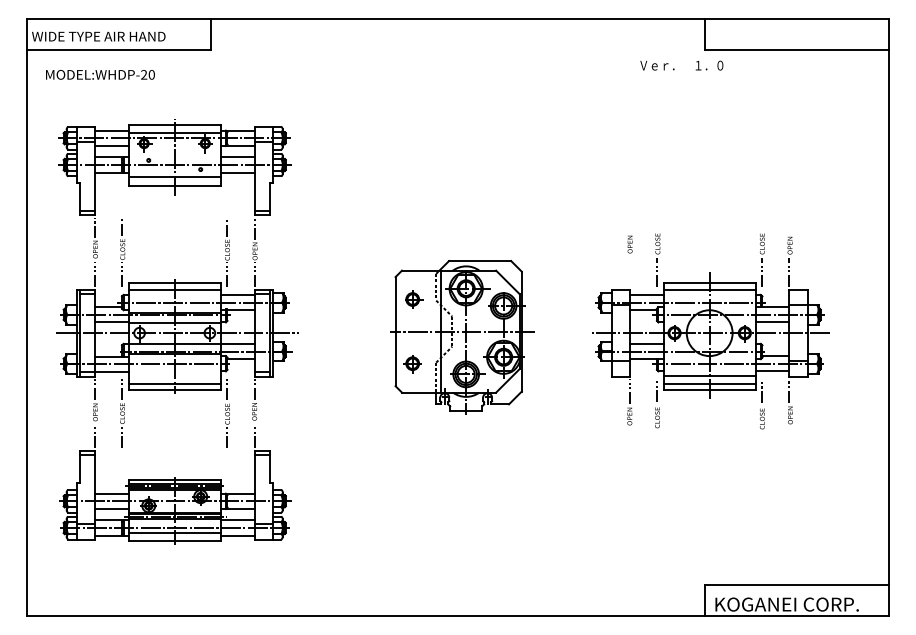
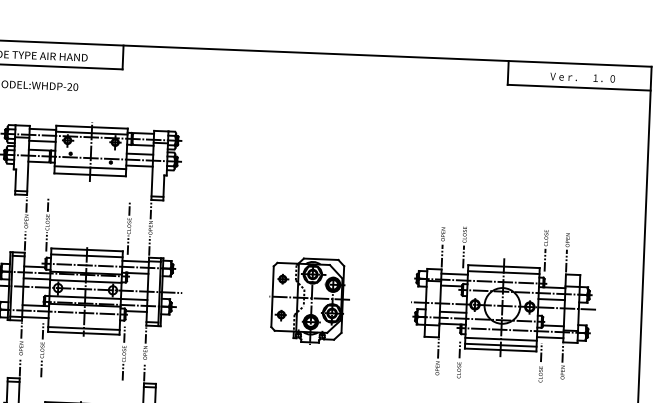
text: (681, 65) -> (582, 77), moved
line: (629, 271) -> (441, 255), added
part: (462, 336) -> (309, 300), size x0.71

